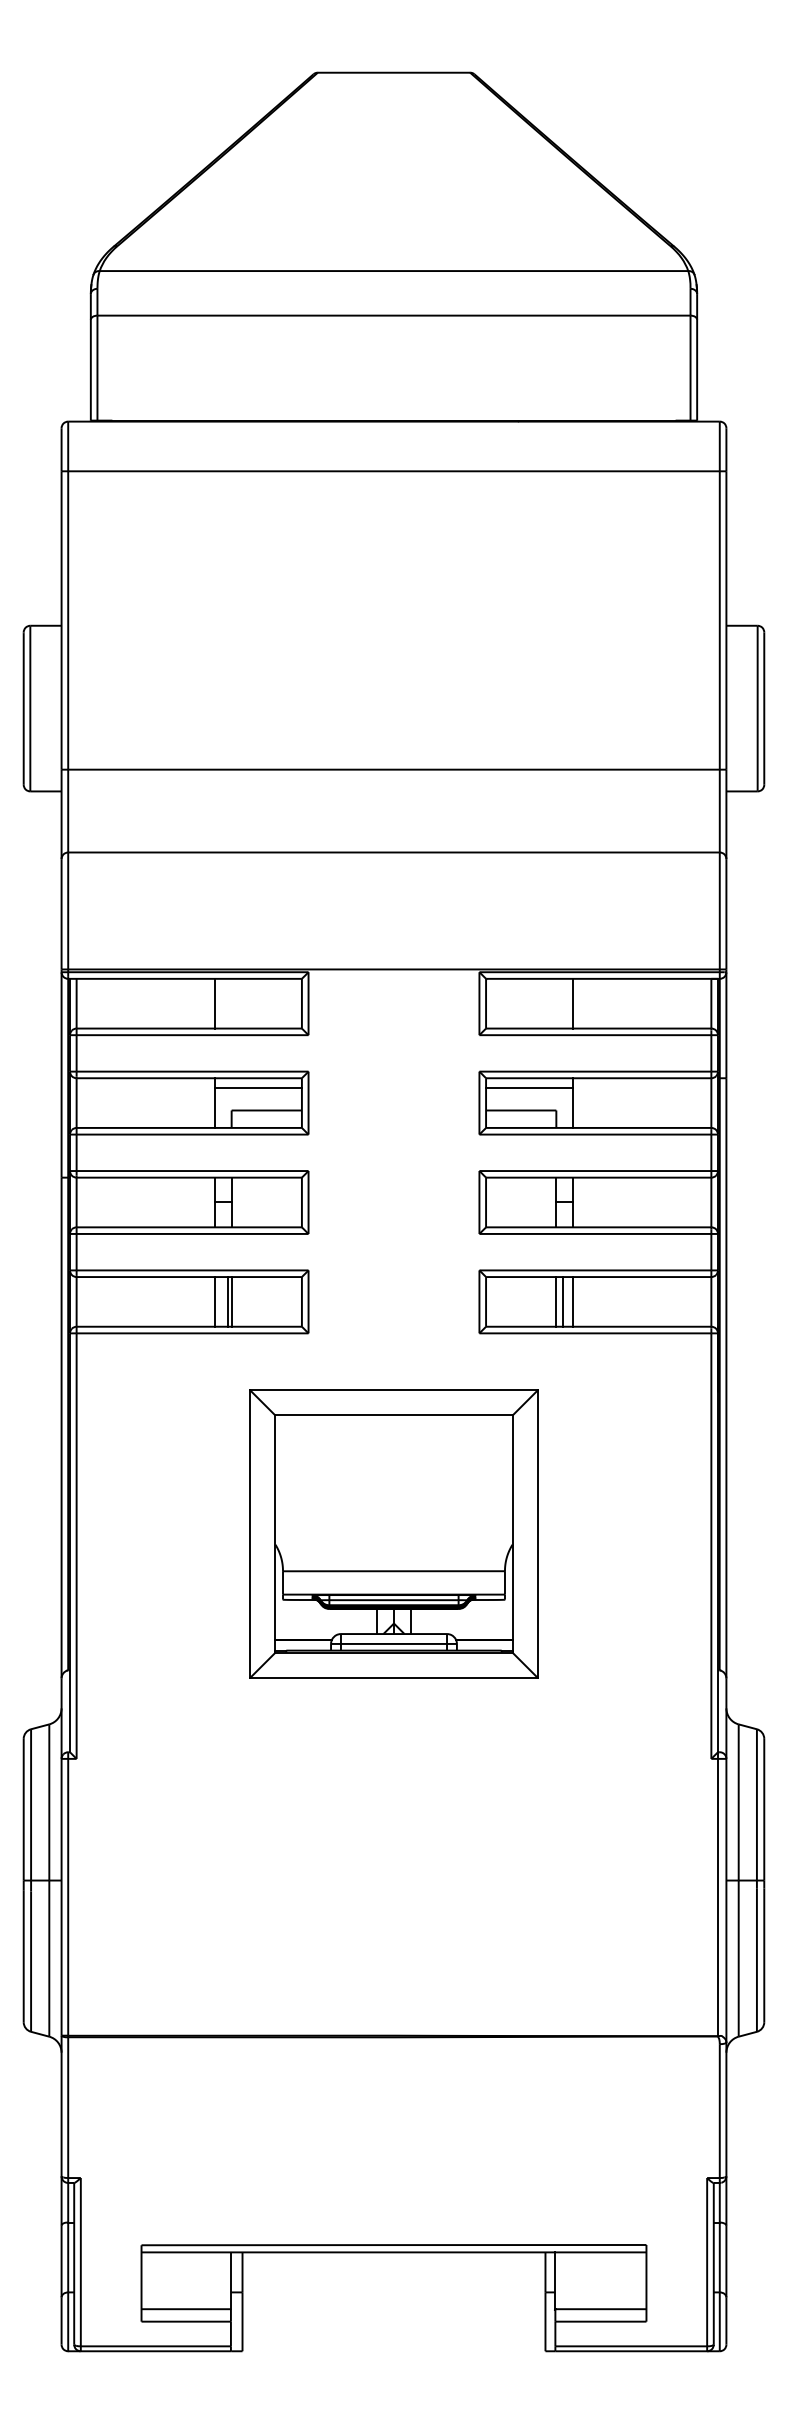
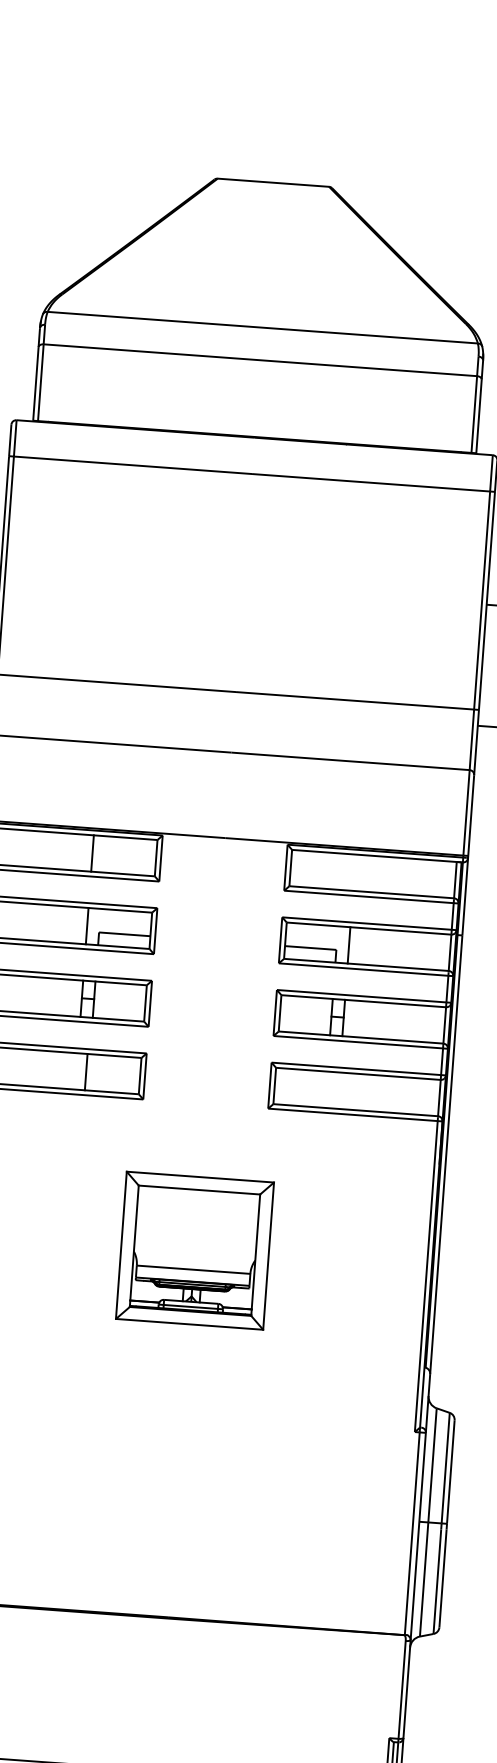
line: (573, 1003) -> (354, 872), removed
line: (257, 1088) -> (119, 917), removed
line: (529, 1088) -> (317, 932), removed
line: (214, 1301) -> (76, 1071), removed
line: (231, 1301) -> (88, 1072), removed
line: (556, 1301) -> (326, 1089), removed
line: (562, 1301) -> (330, 1089), removed
line: (573, 1301) -> (338, 1090), removed
part: (393, 1533) -> (194, 1250), size x0.7

